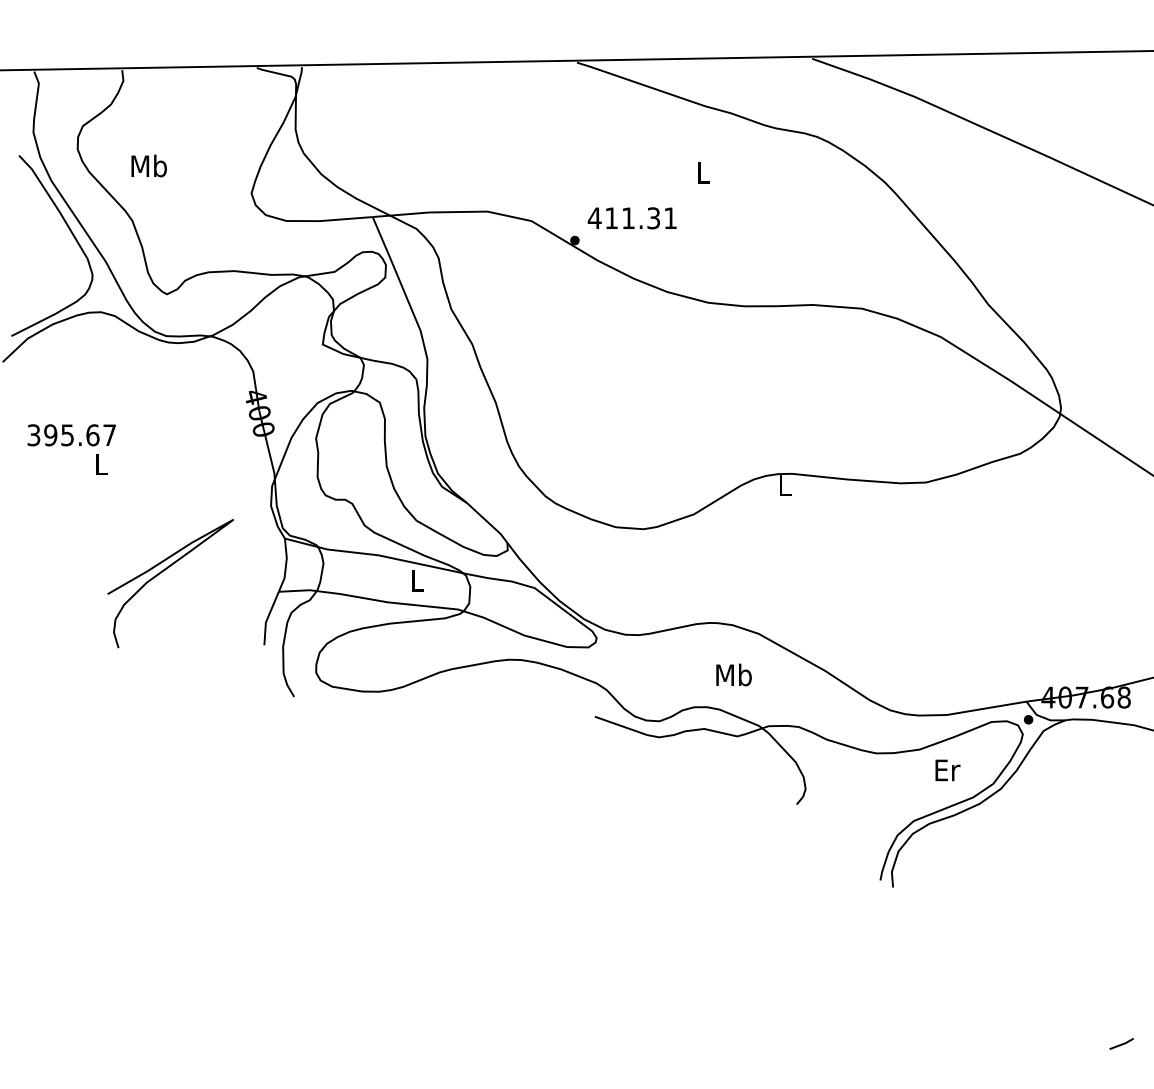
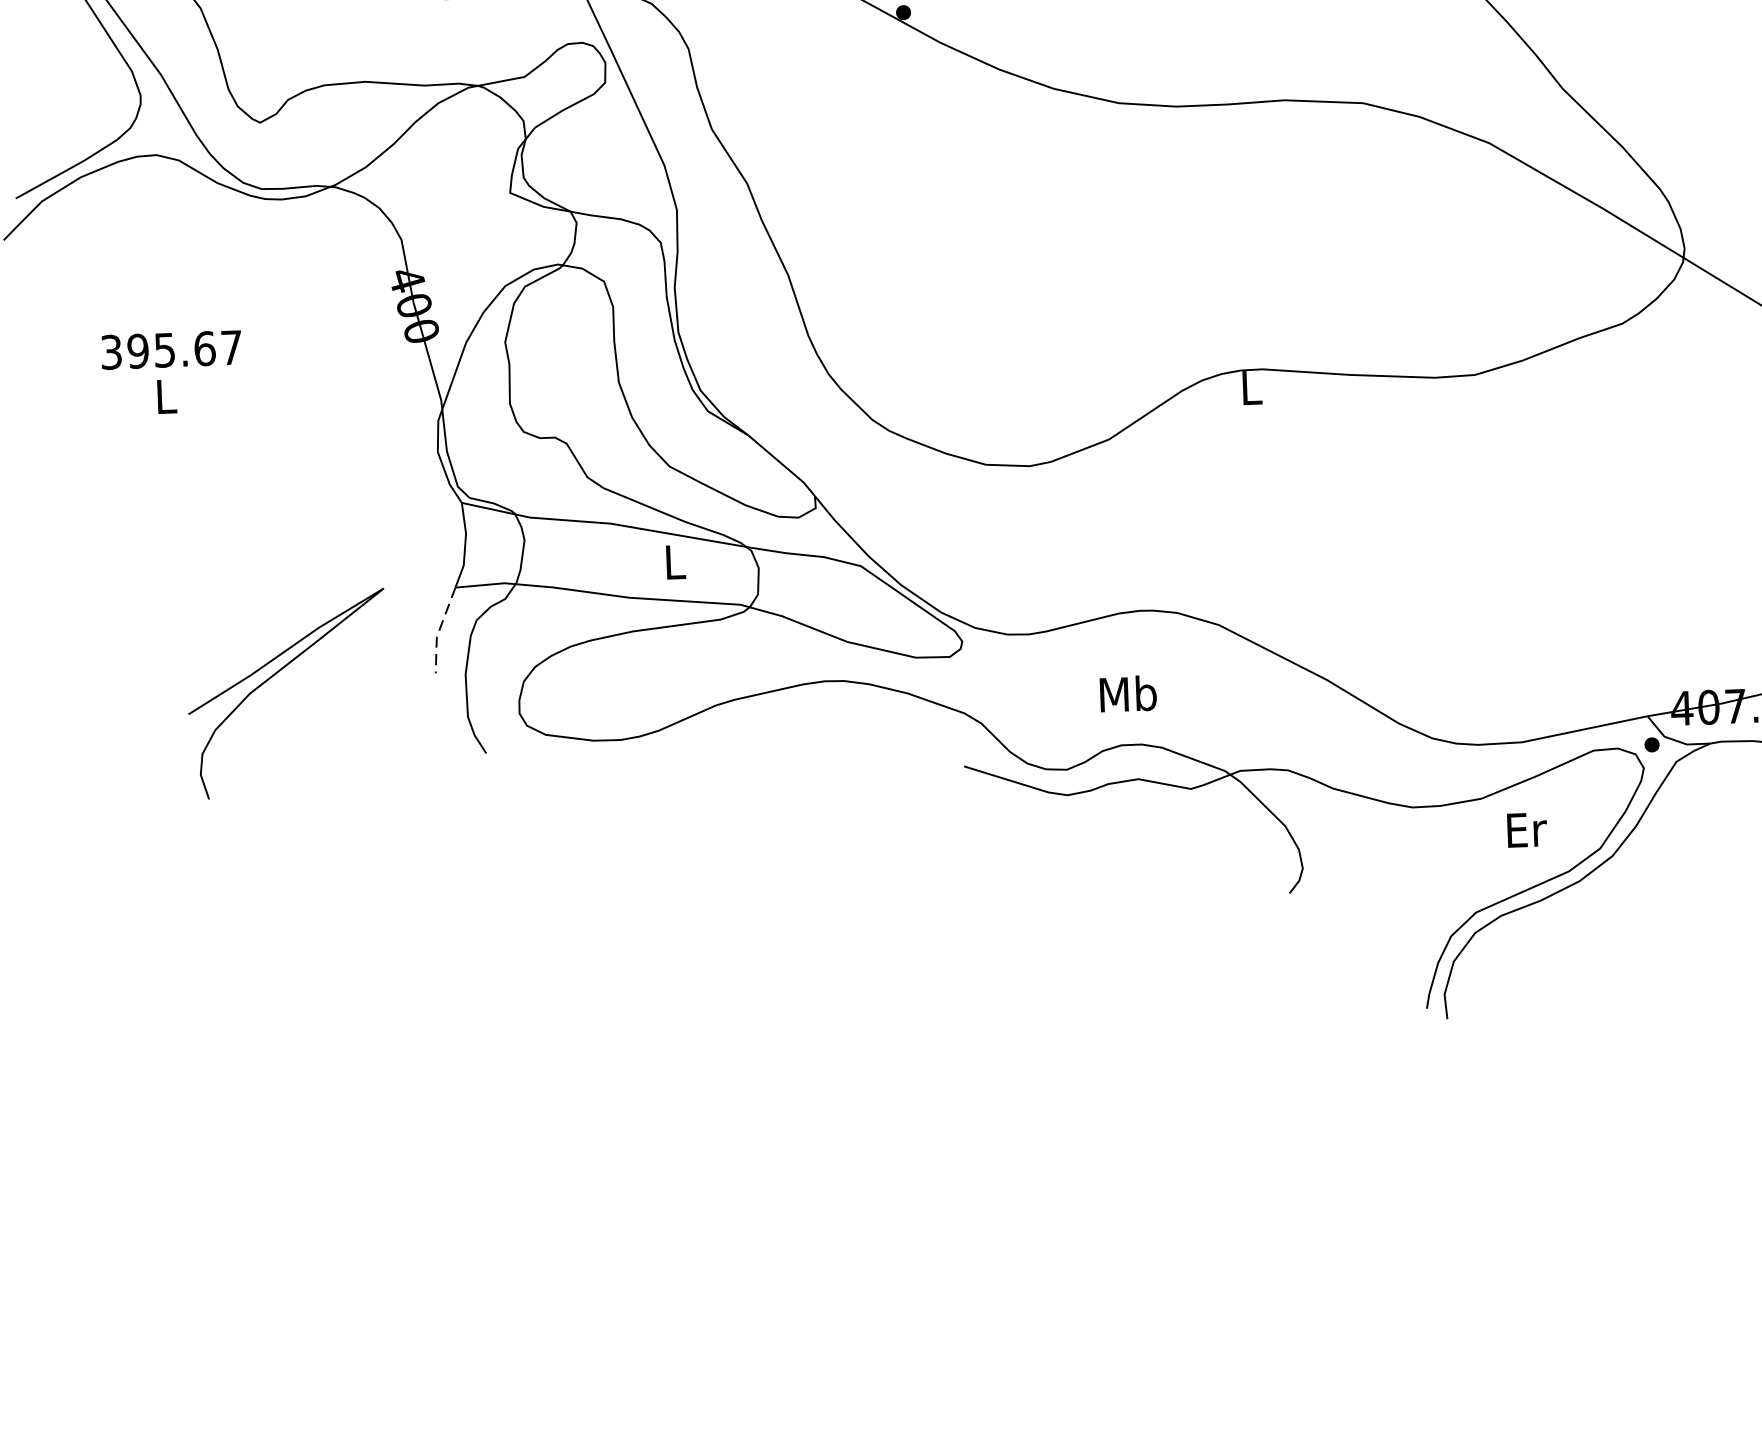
text: (71, 435) -> (171, 350), moved
curve: (164, 571) -> (277, 674), moved
line: (267, 618) -> (439, 630), solid -> dashed
text: (733, 674) -> (1127, 693), moved

